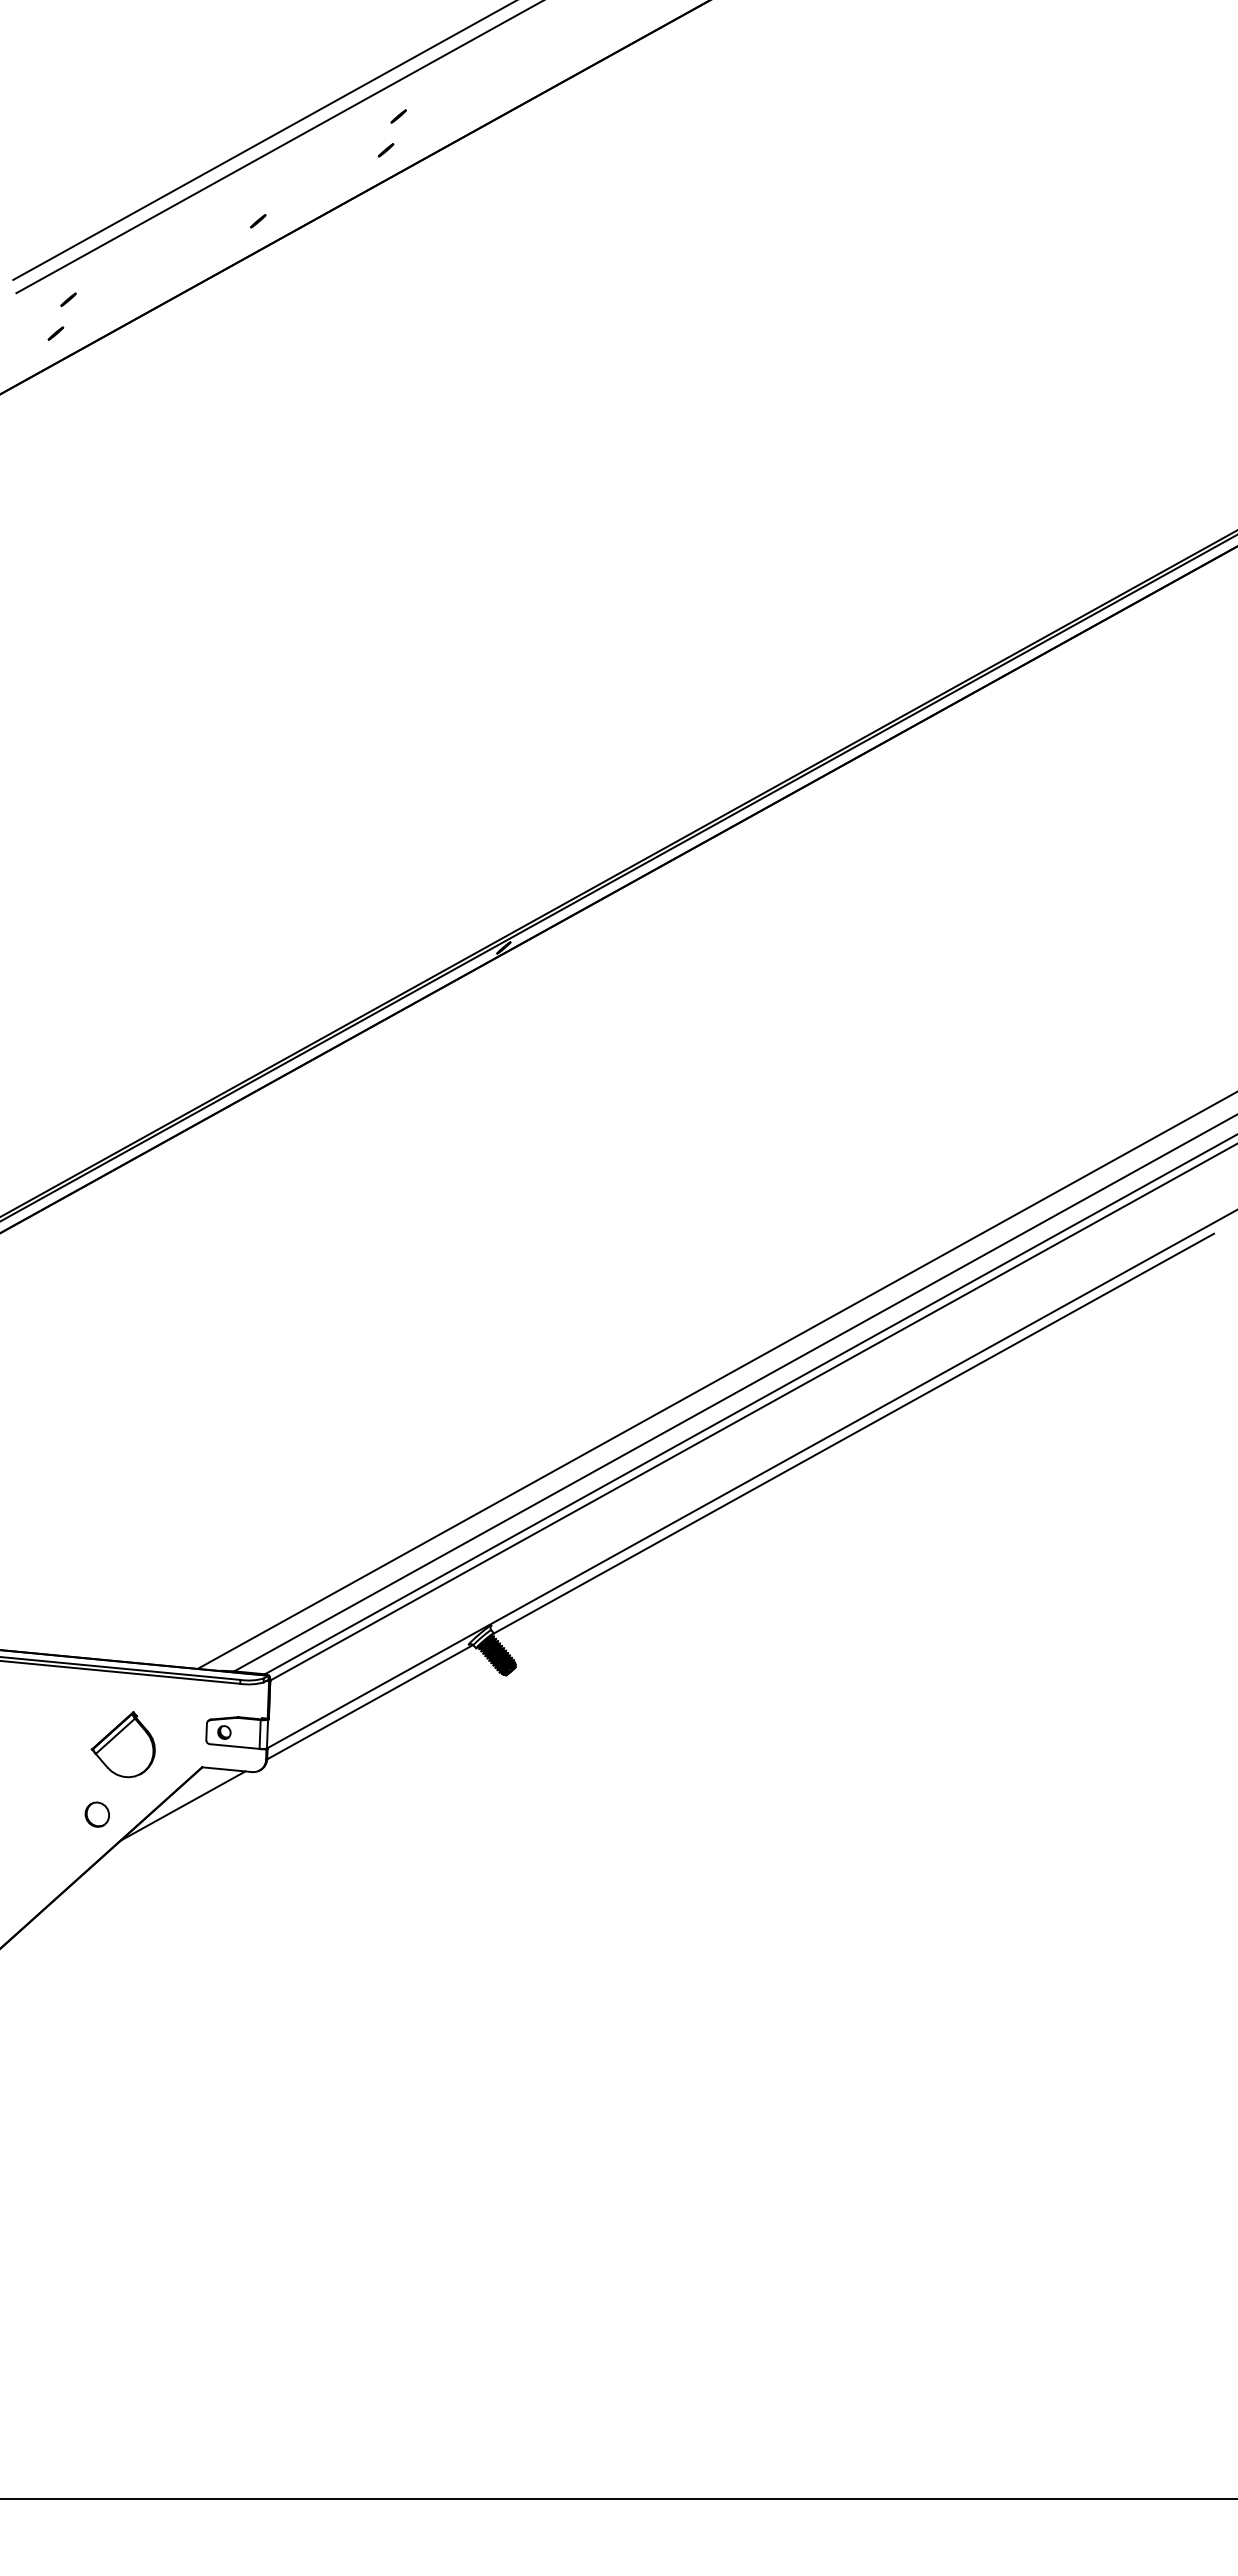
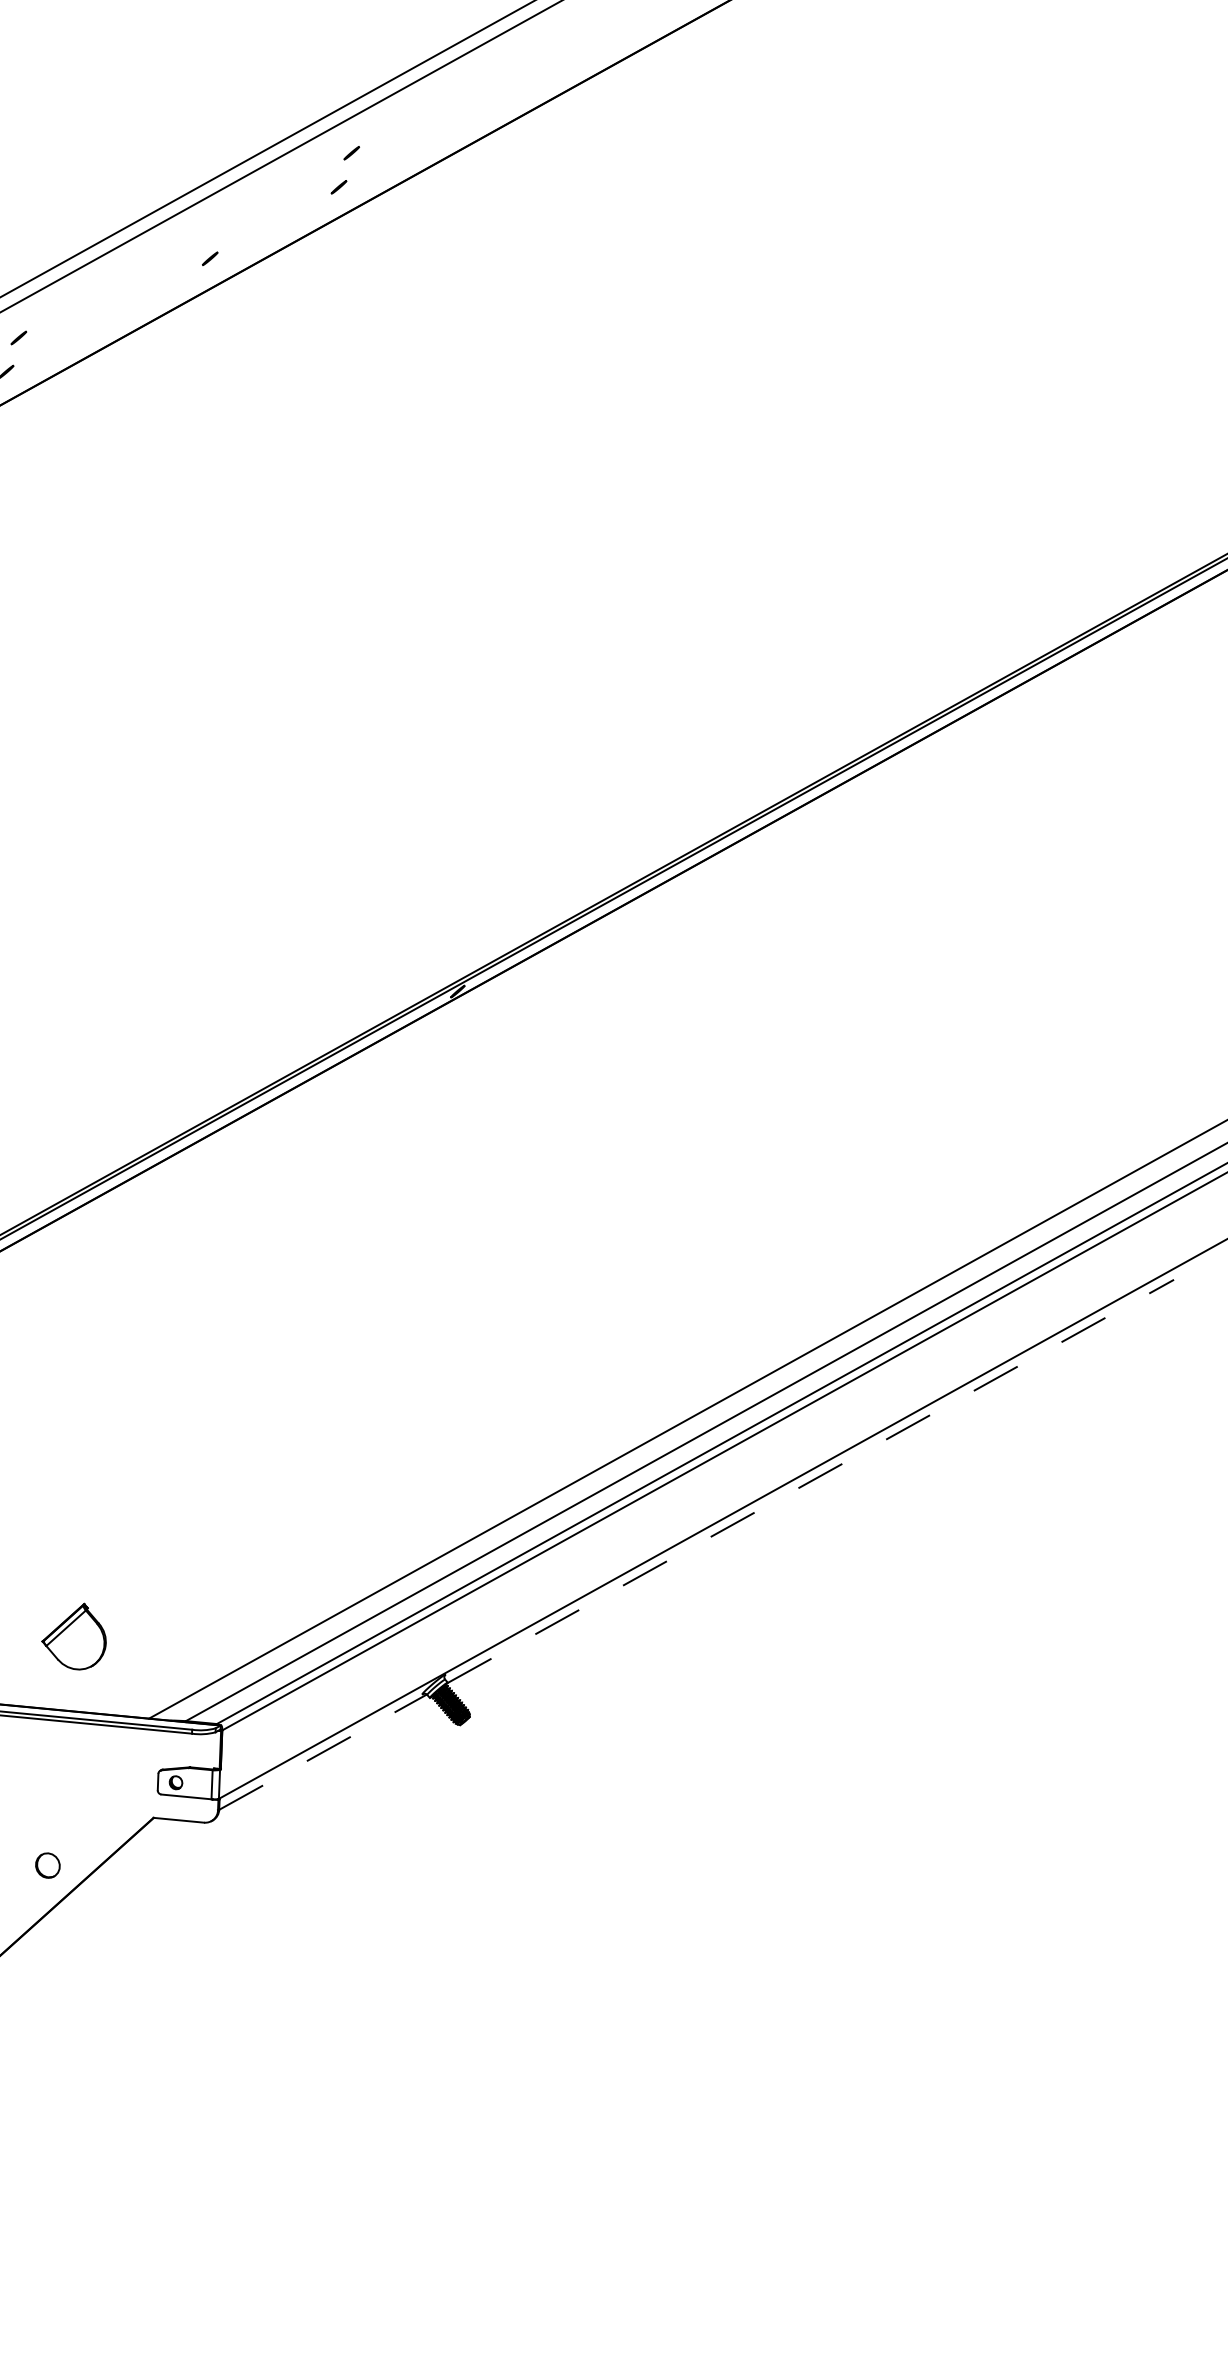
line: (853, 1433) -> (810, 1481), solid -> dashed
line: (370, 1702) -> (323, 1752), solid -> dashed
part: (122, 1744) -> (73, 1636), moved
line: (183, 1805) -> (134, 1856), removed

